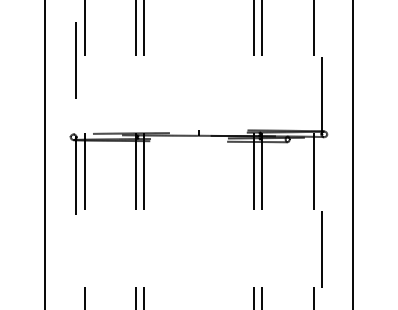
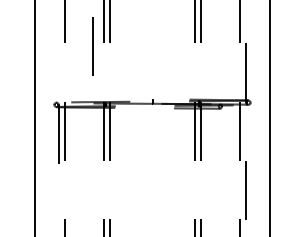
line: (75, 60) -> (92, 46), moved

